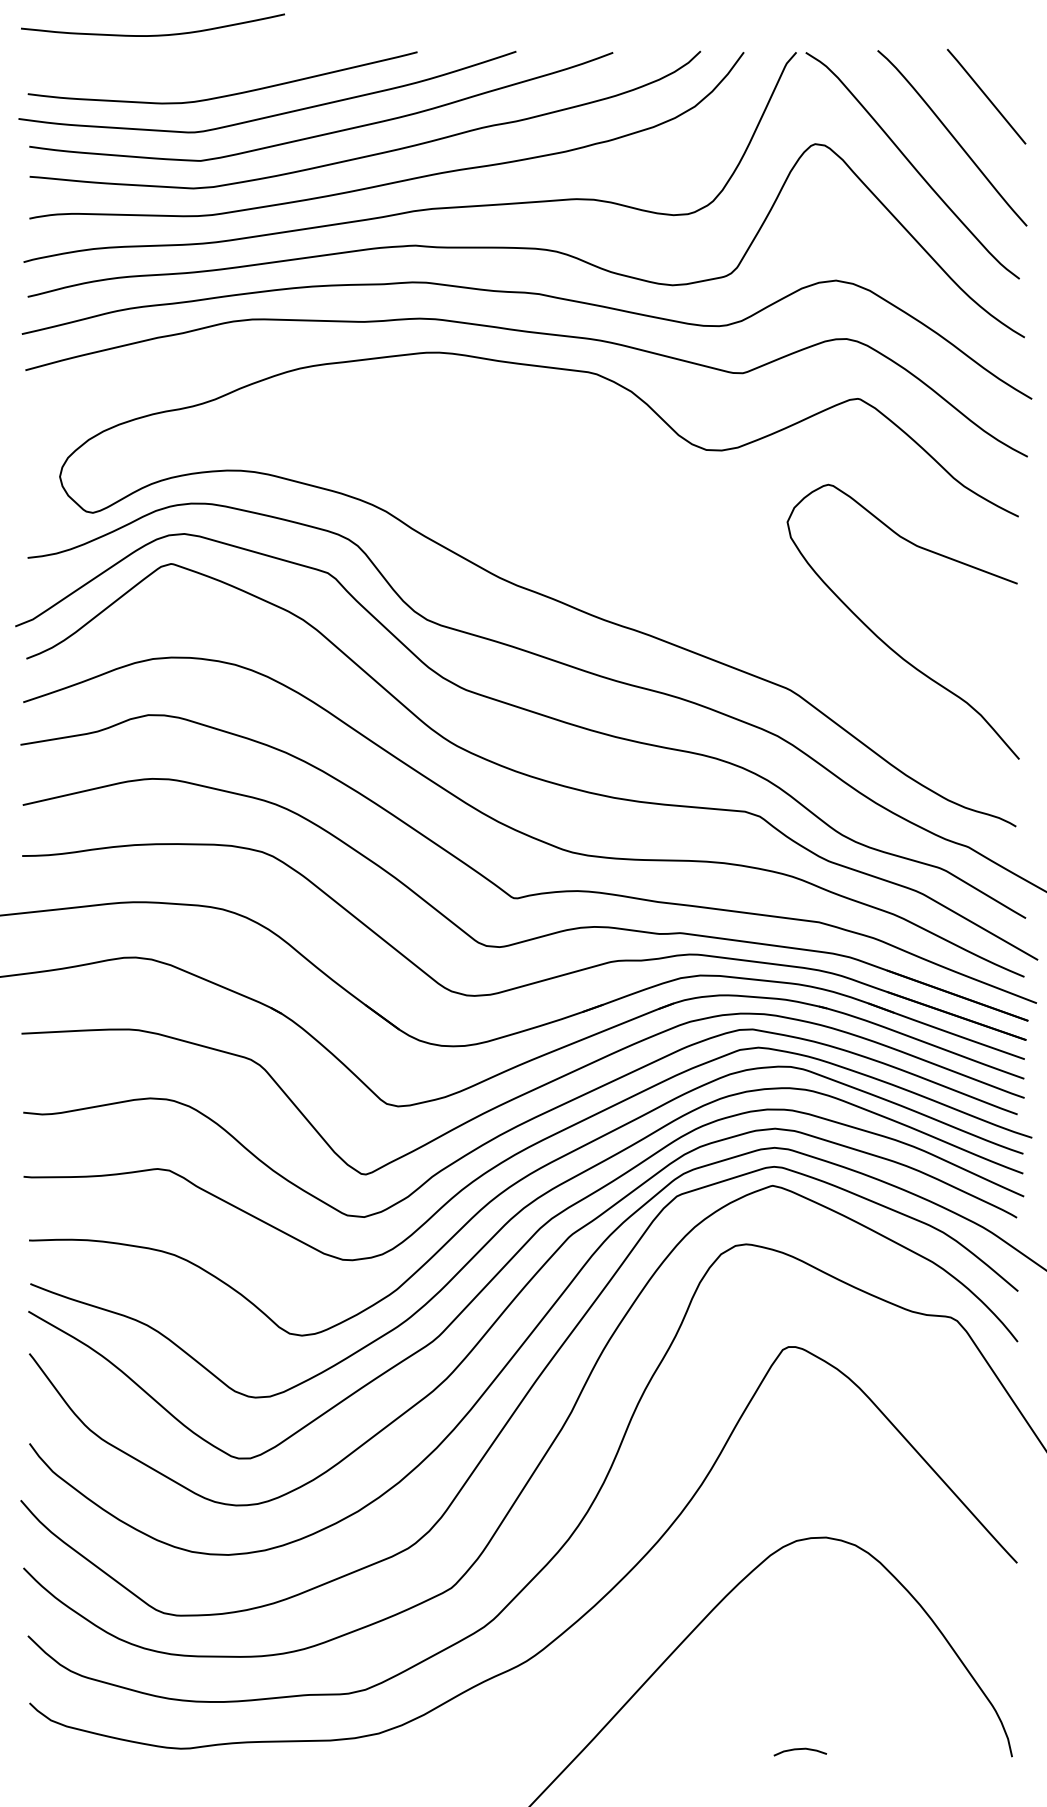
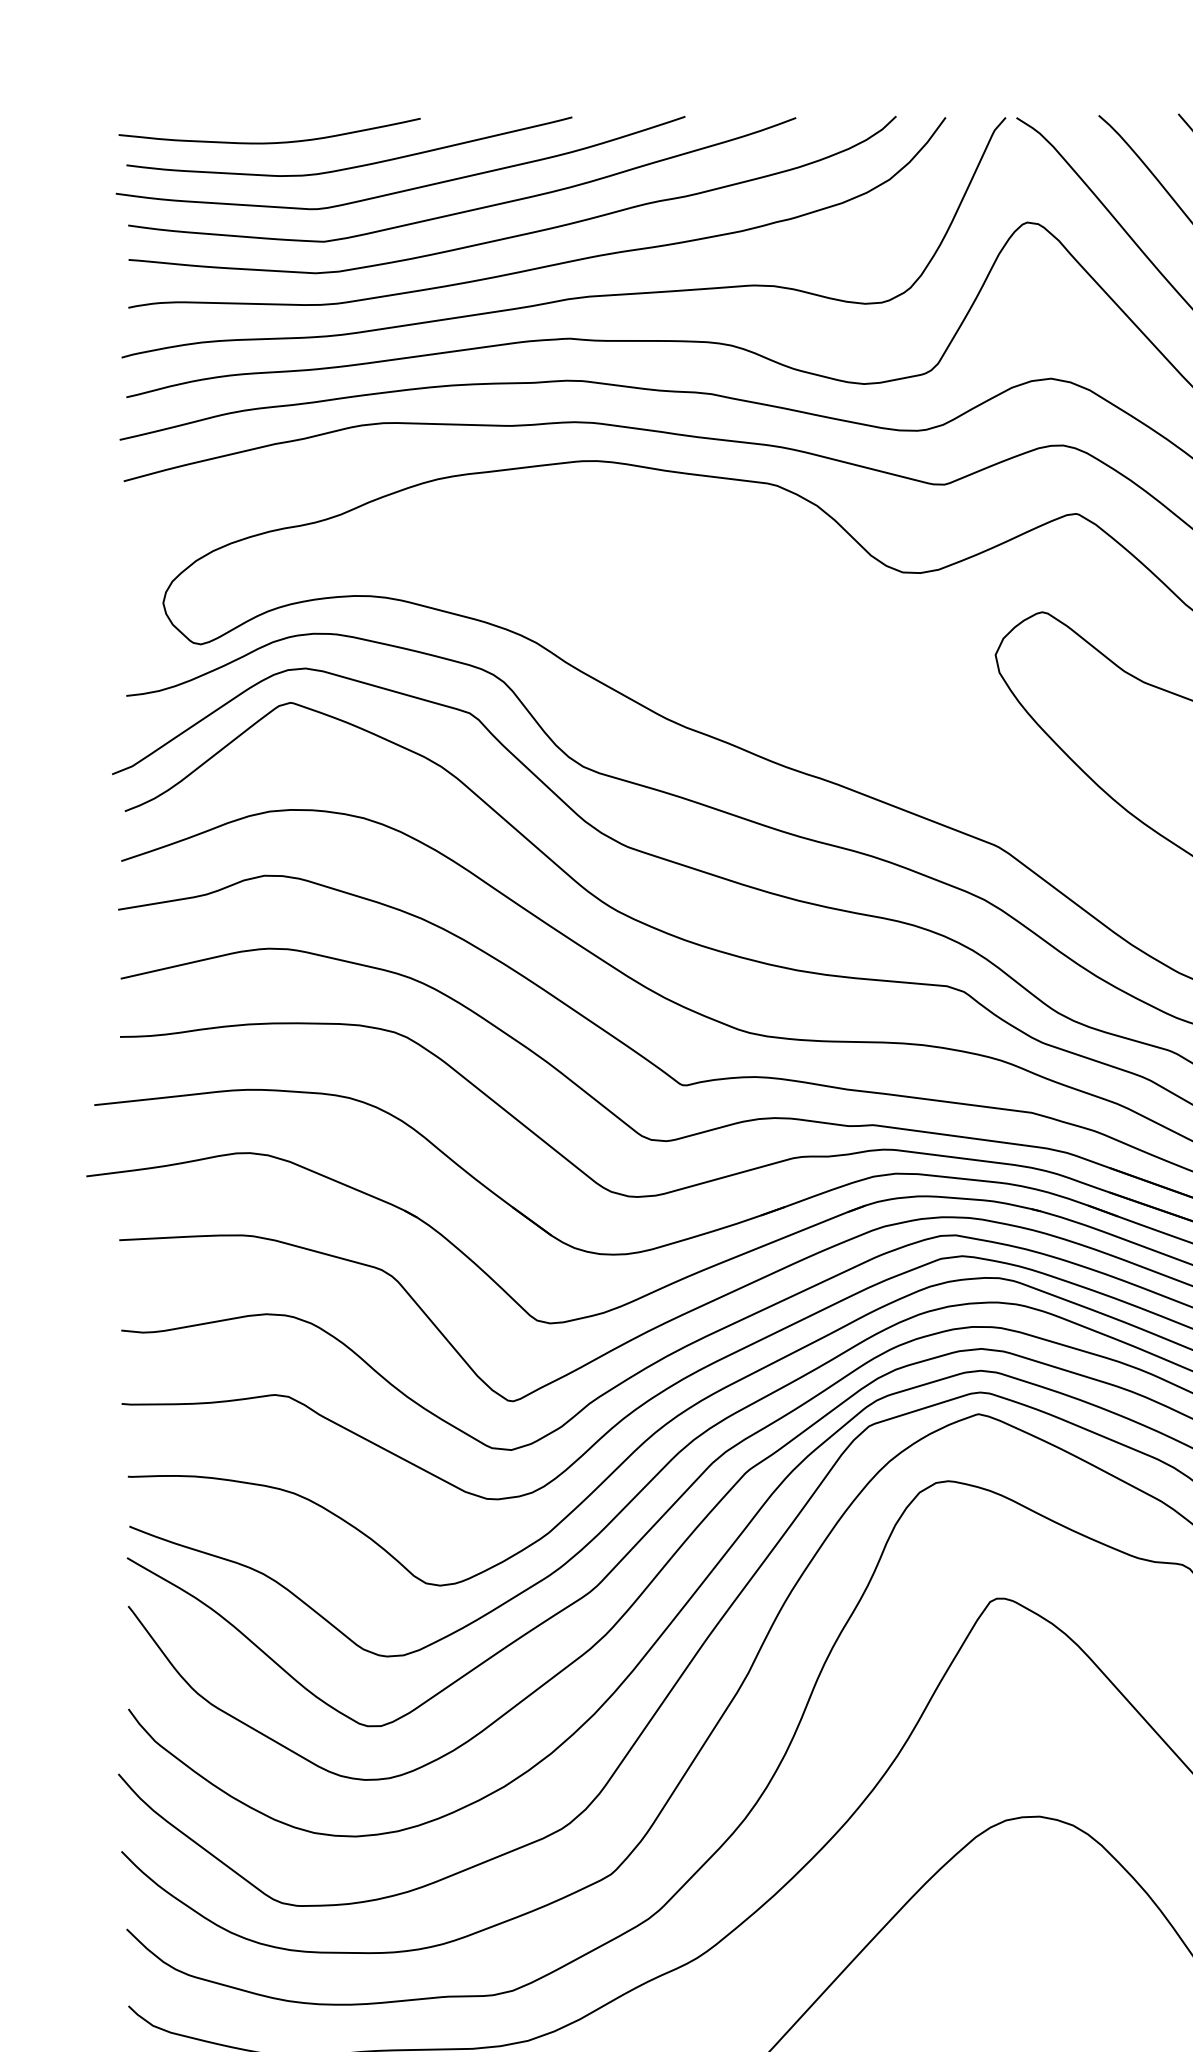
curve: (154, 34) -> (271, 141), moved

